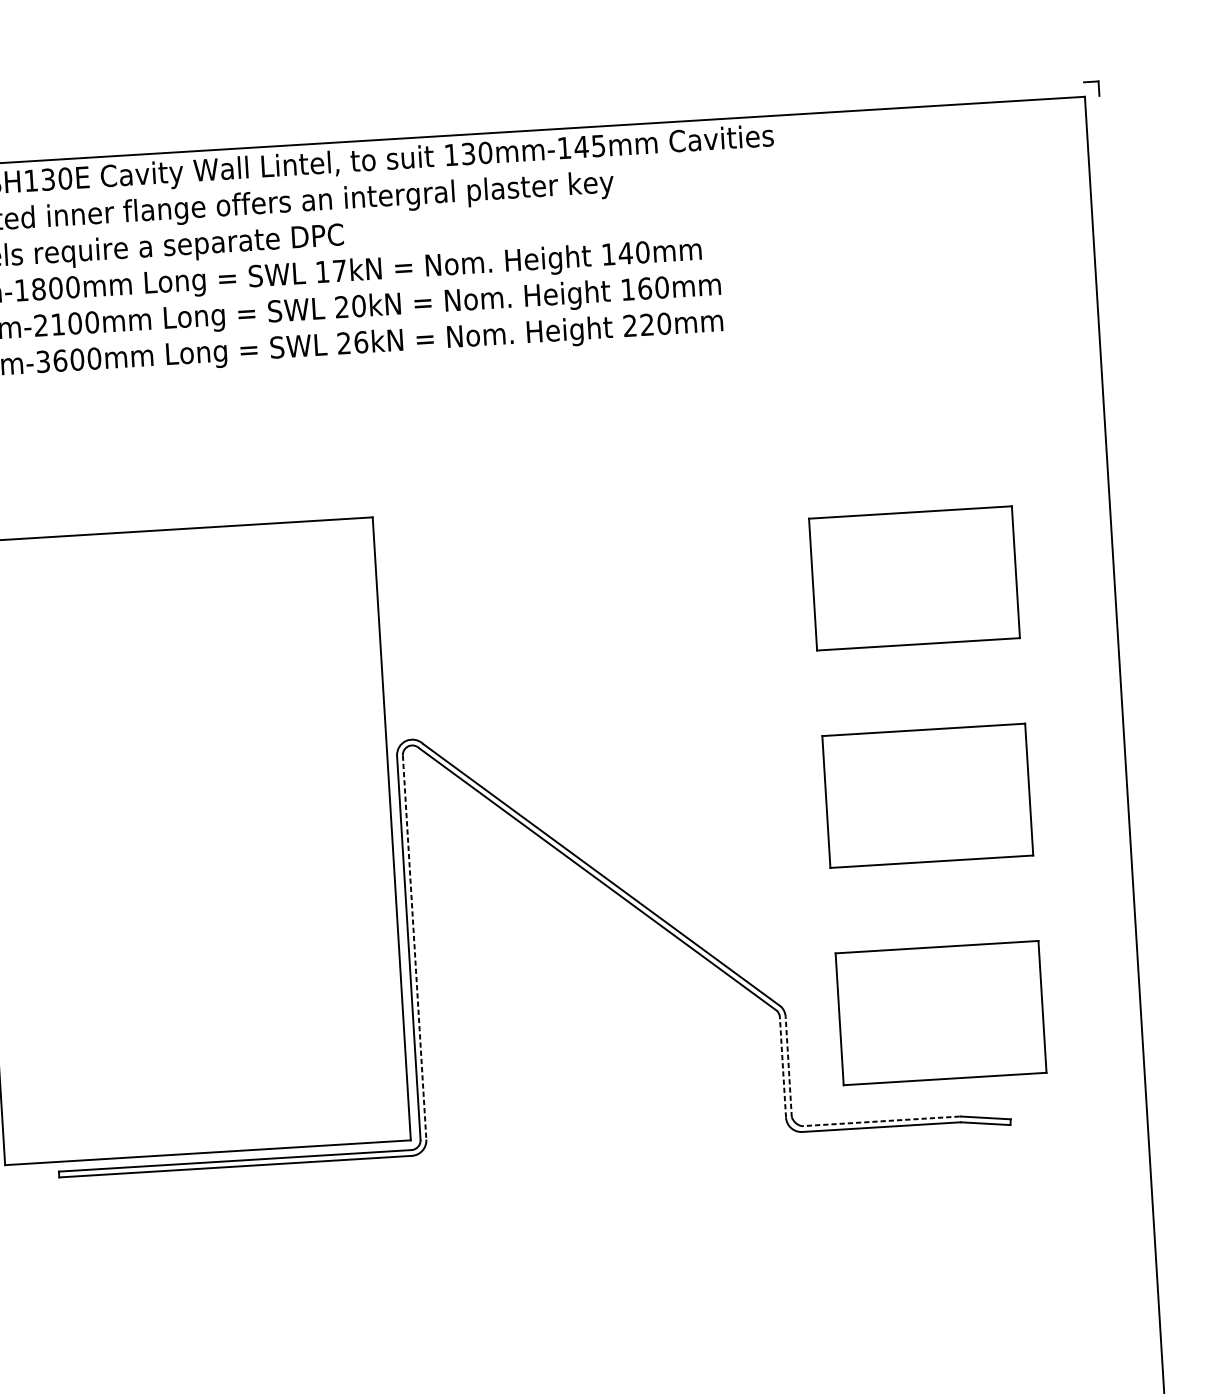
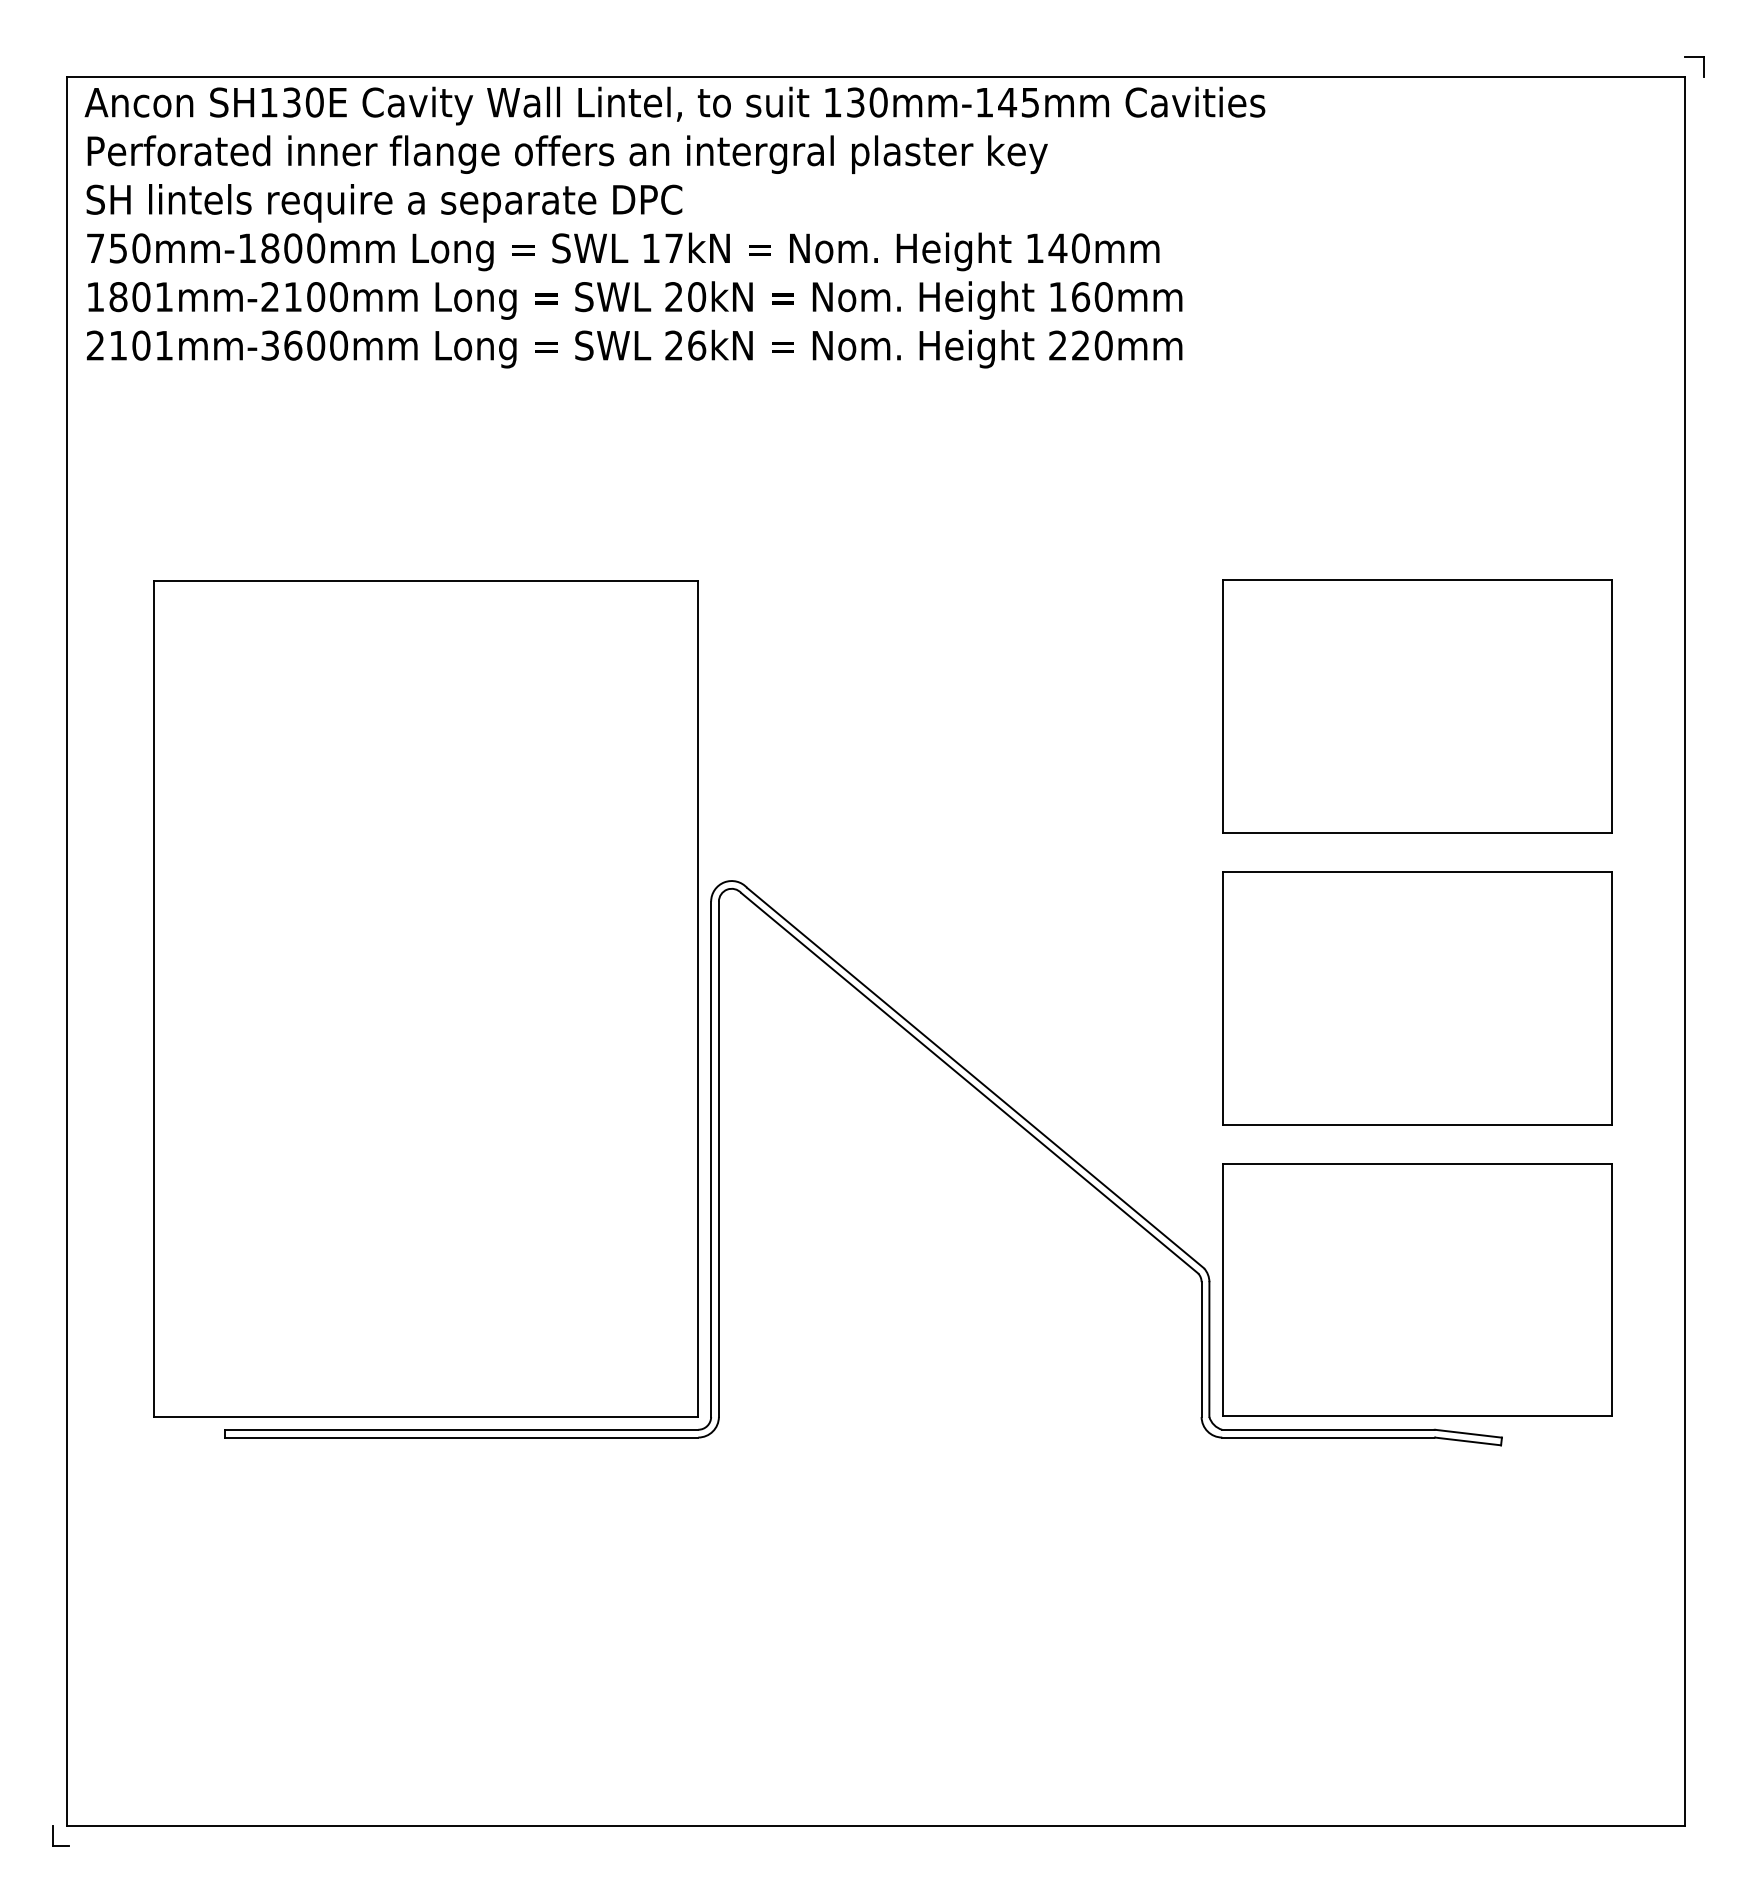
part: (914, 578) -> (1417, 706), size x1.43
part: (927, 795) -> (1417, 998), size x1.43
line: (414, 947) -> (718, 1159), dashed -> solid
part: (941, 1012) -> (1417, 1289), size x1.43
line: (788, 1066) -> (1209, 1349), dashed -> solid
line: (782, 1067) -> (1201, 1349), dashed -> solid
line: (880, 1121) -> (1327, 1429), dashed -> solid

